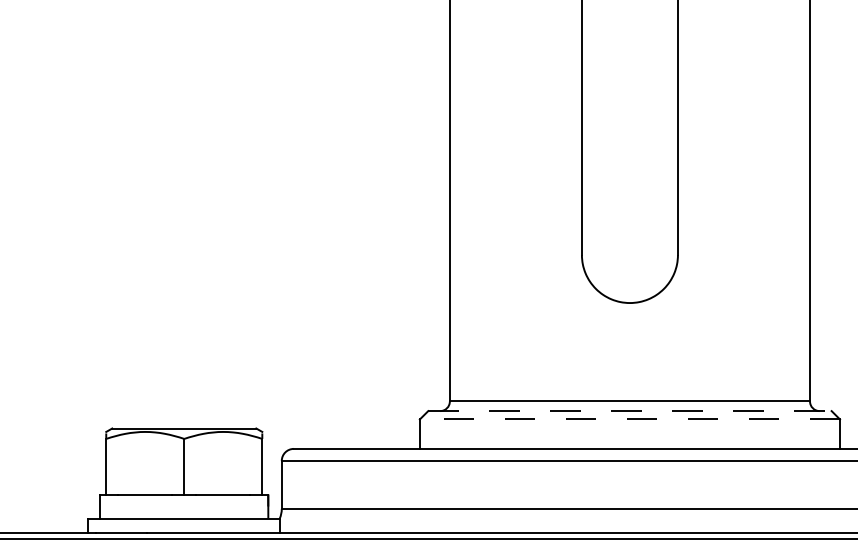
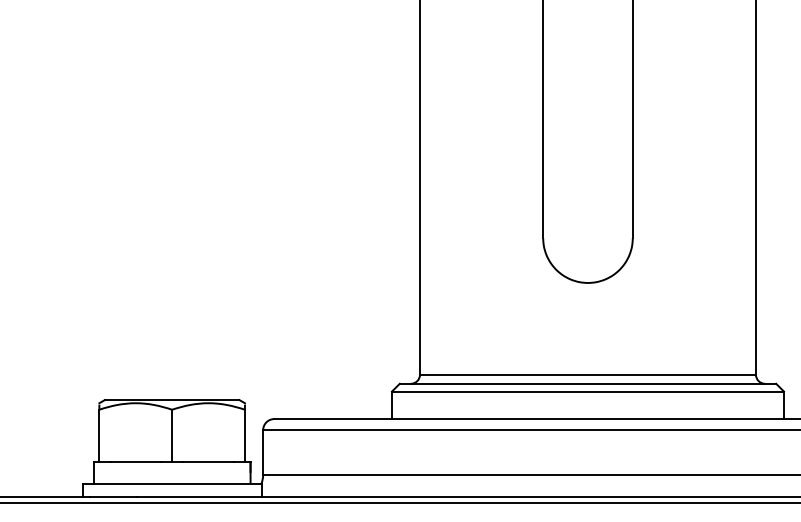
line: (630, 410) -> (588, 383), dashed -> solid
line: (629, 419) -> (587, 391), dashed -> solid

